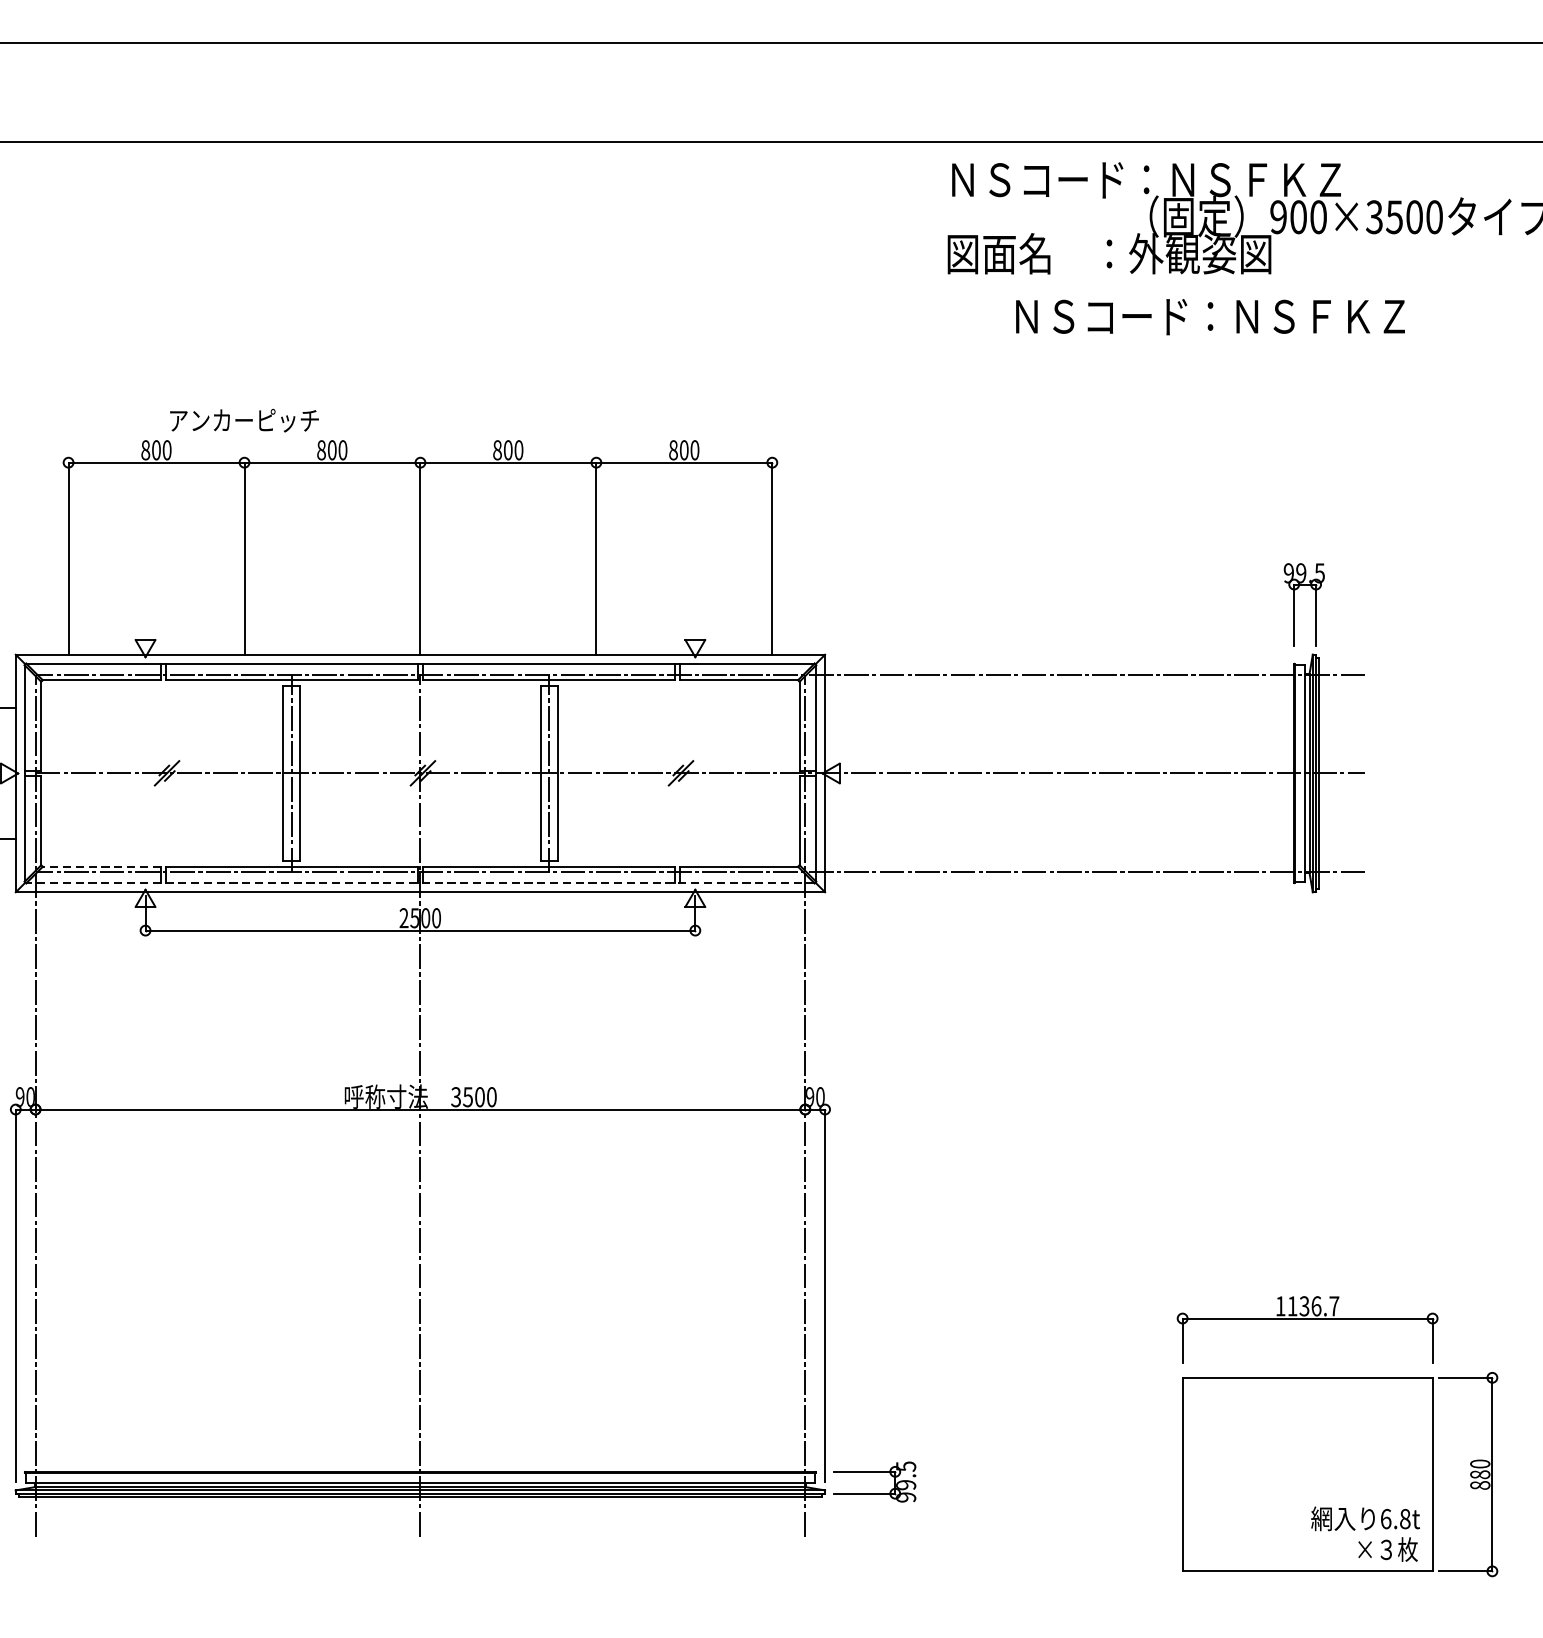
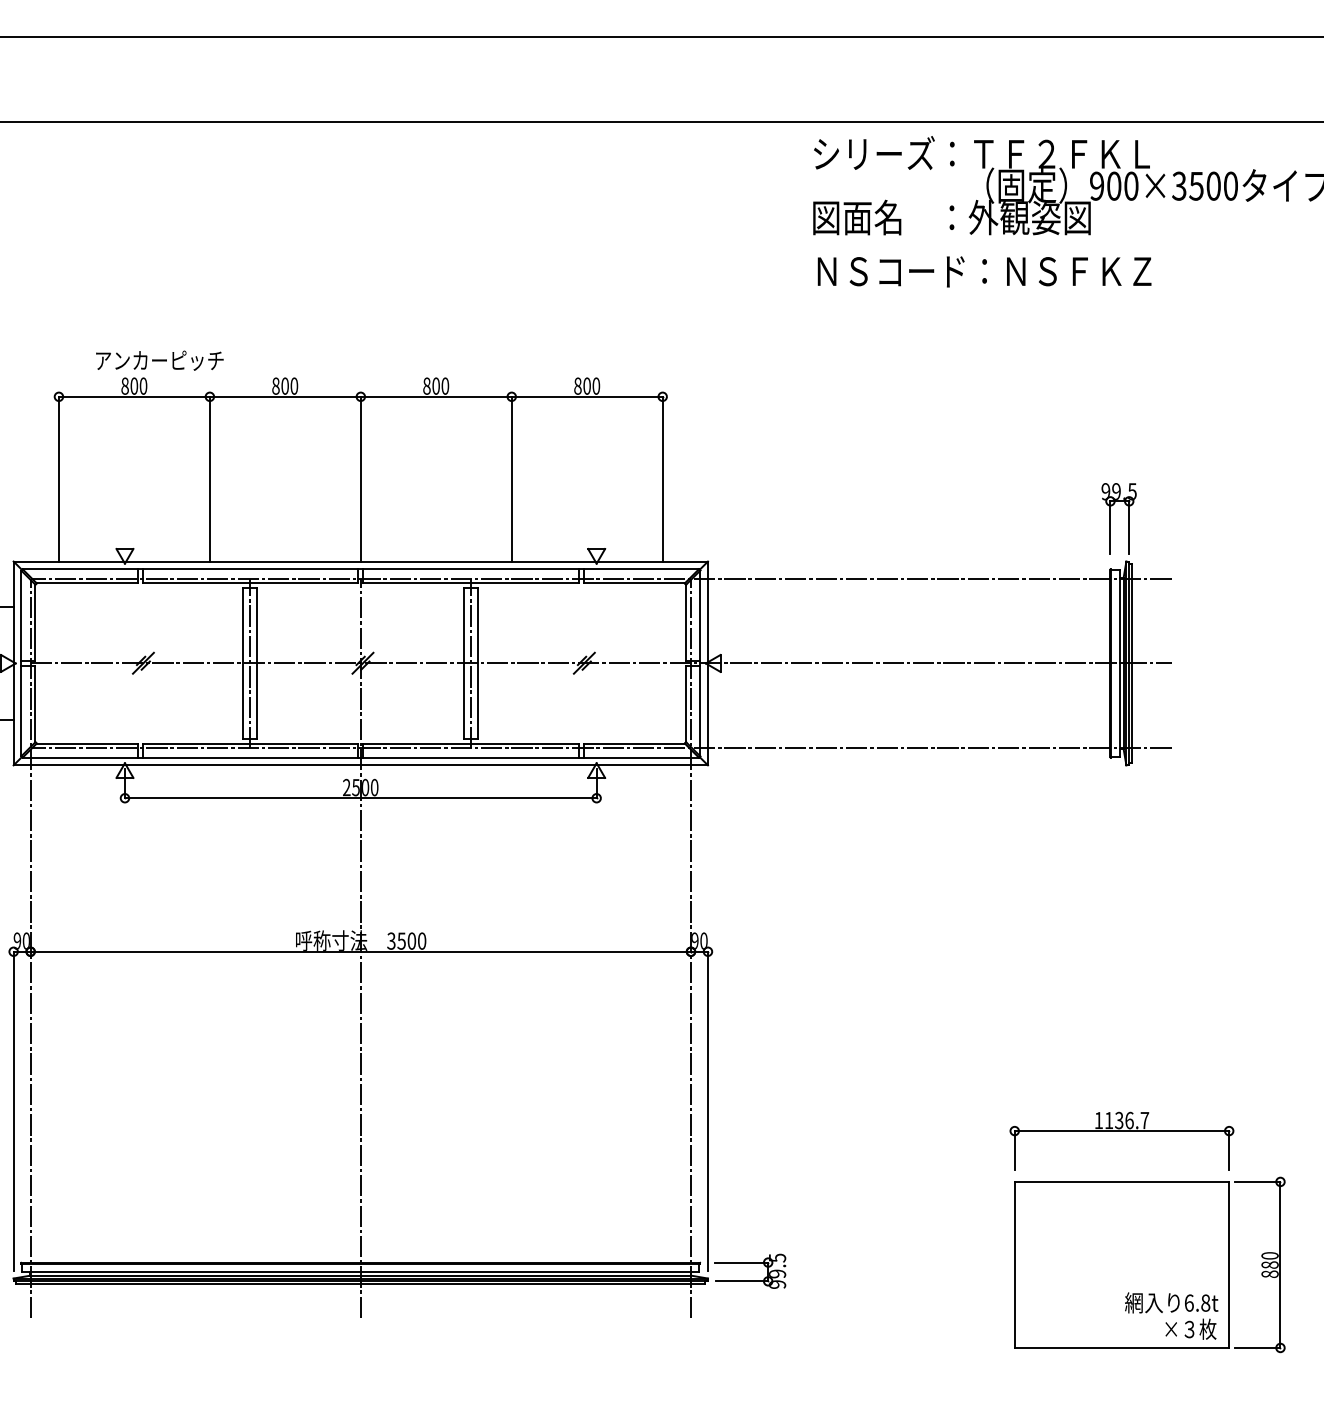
text: (1145, 179) -> (982, 153), ＮＳコード：ＮＳＦＫＺ -> シリーズ：ＴＦ２ＦＫＬ
text: (1210, 316) -> (984, 271), moved
text: (244, 420) -> (159, 360), moved
line: (101, 866) -> (87, 743), dashed -> solid
line: (420, 883) -> (360, 757), dashed -> solid

